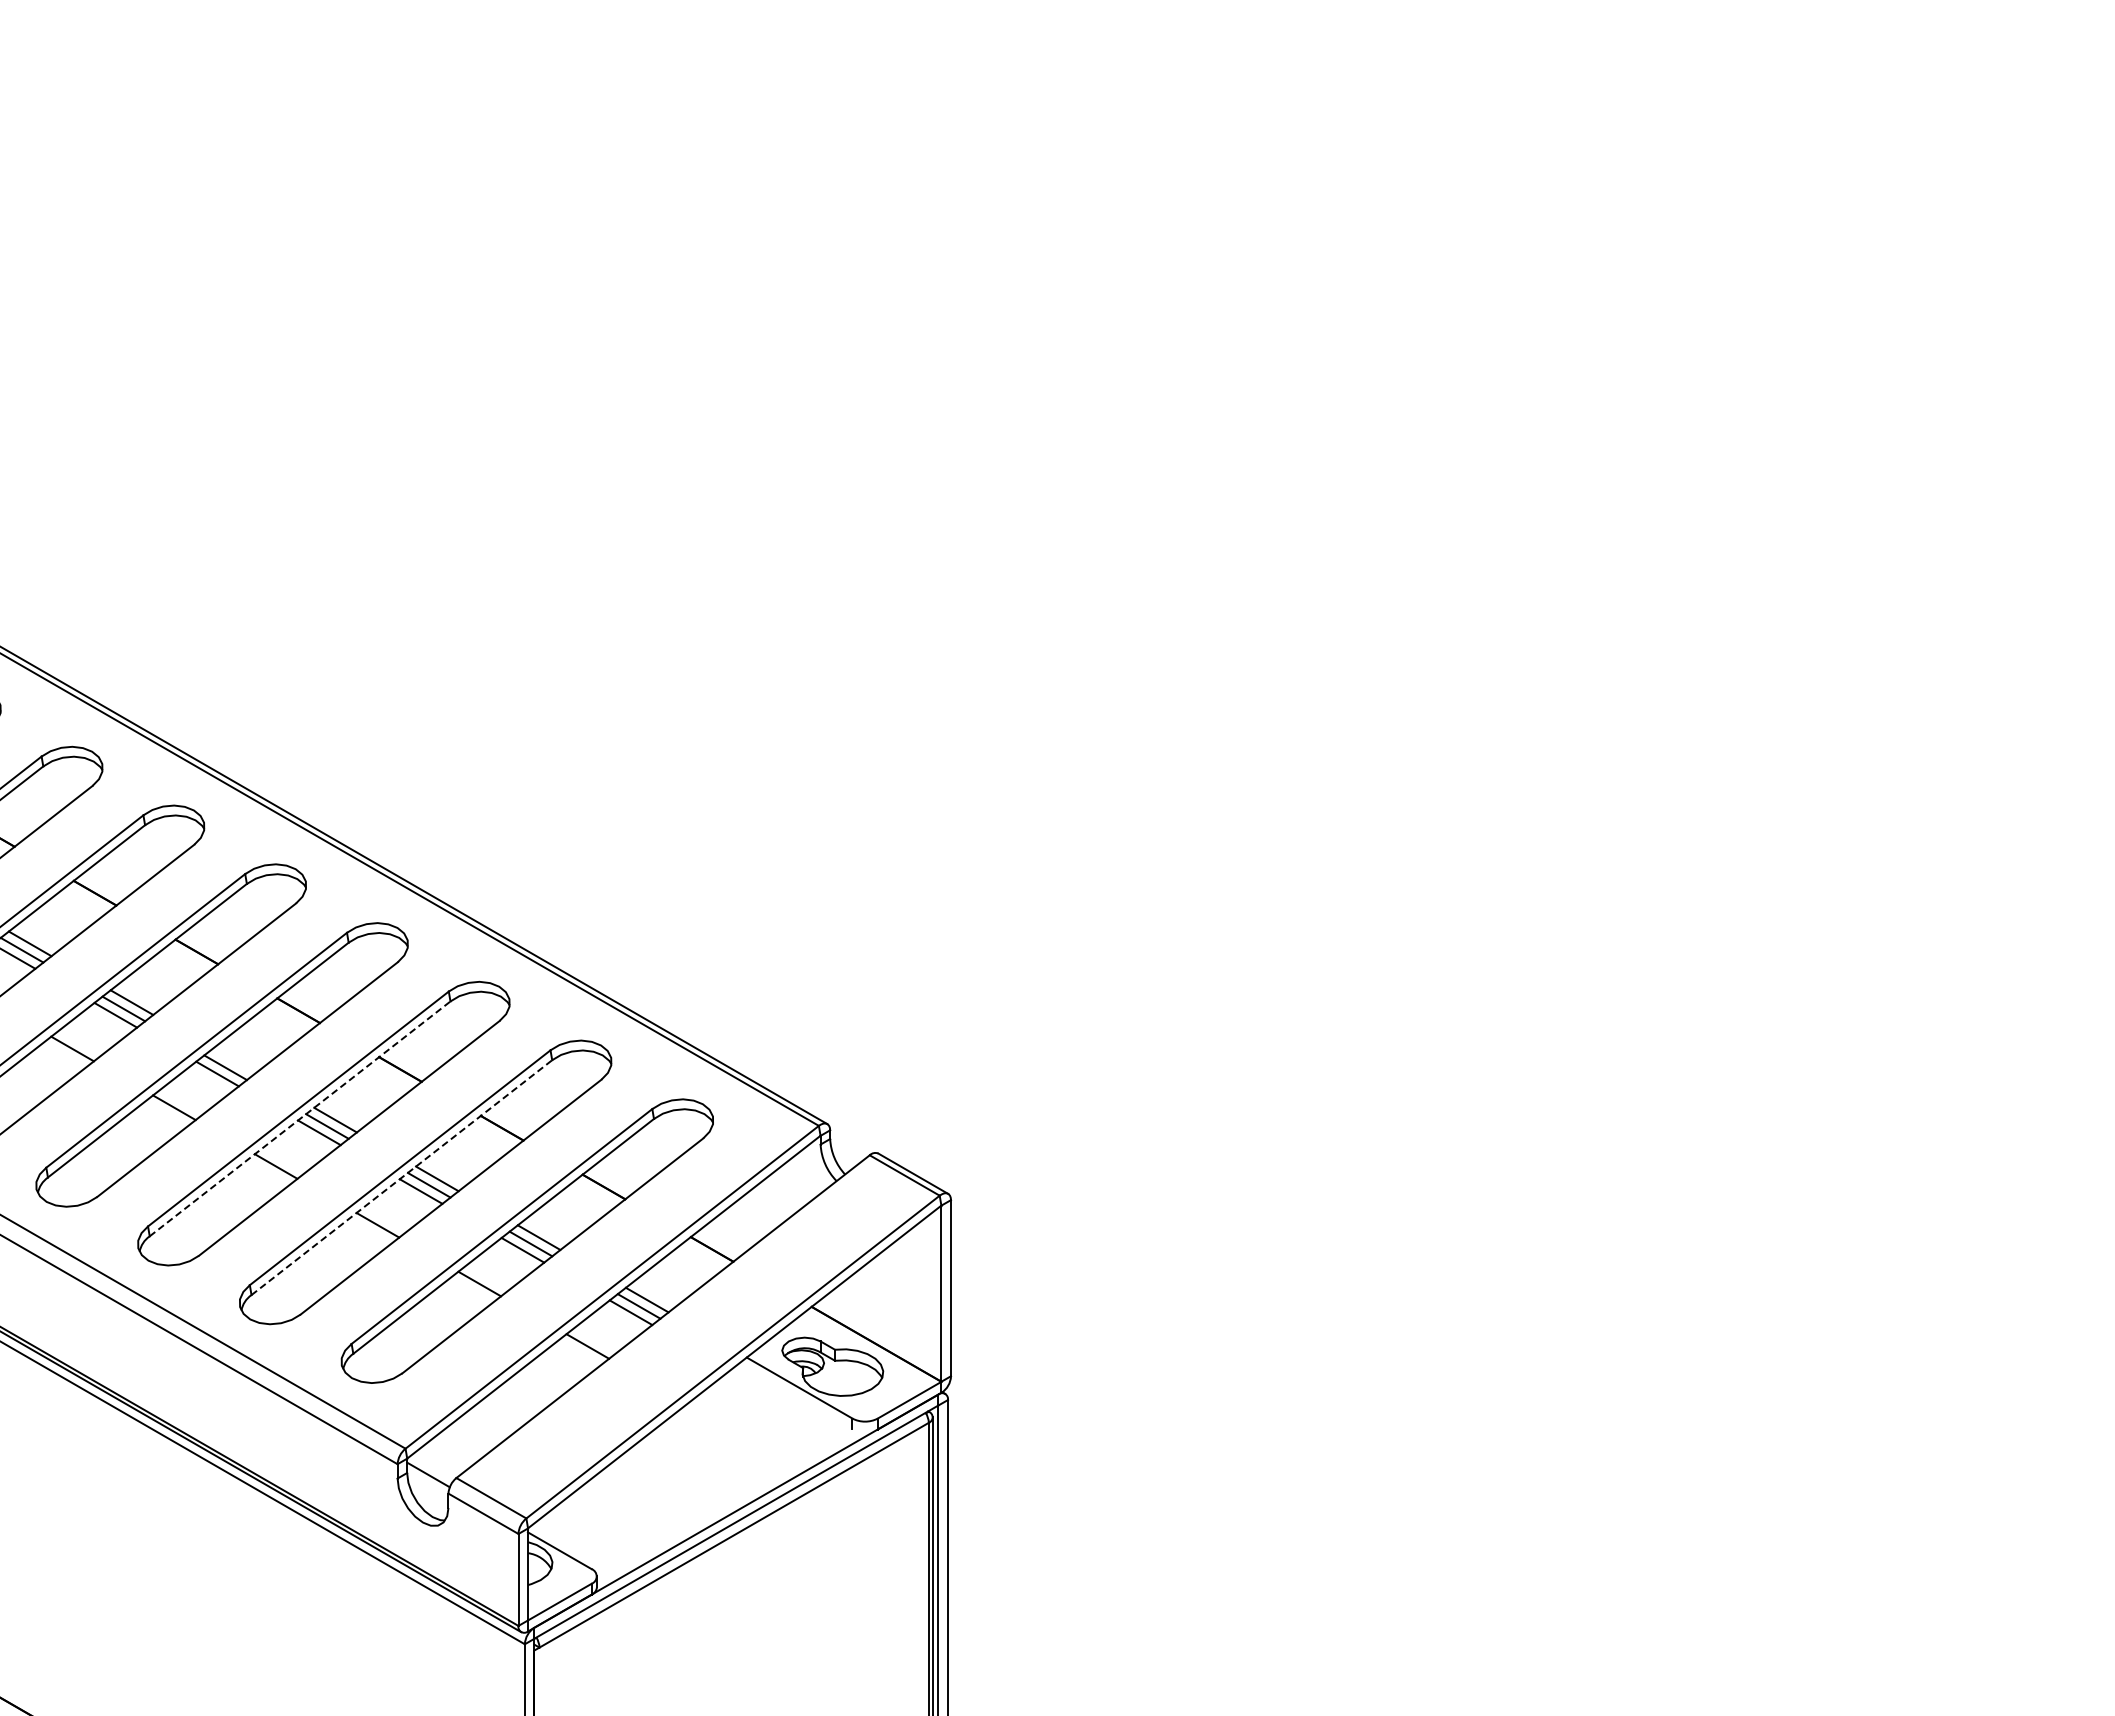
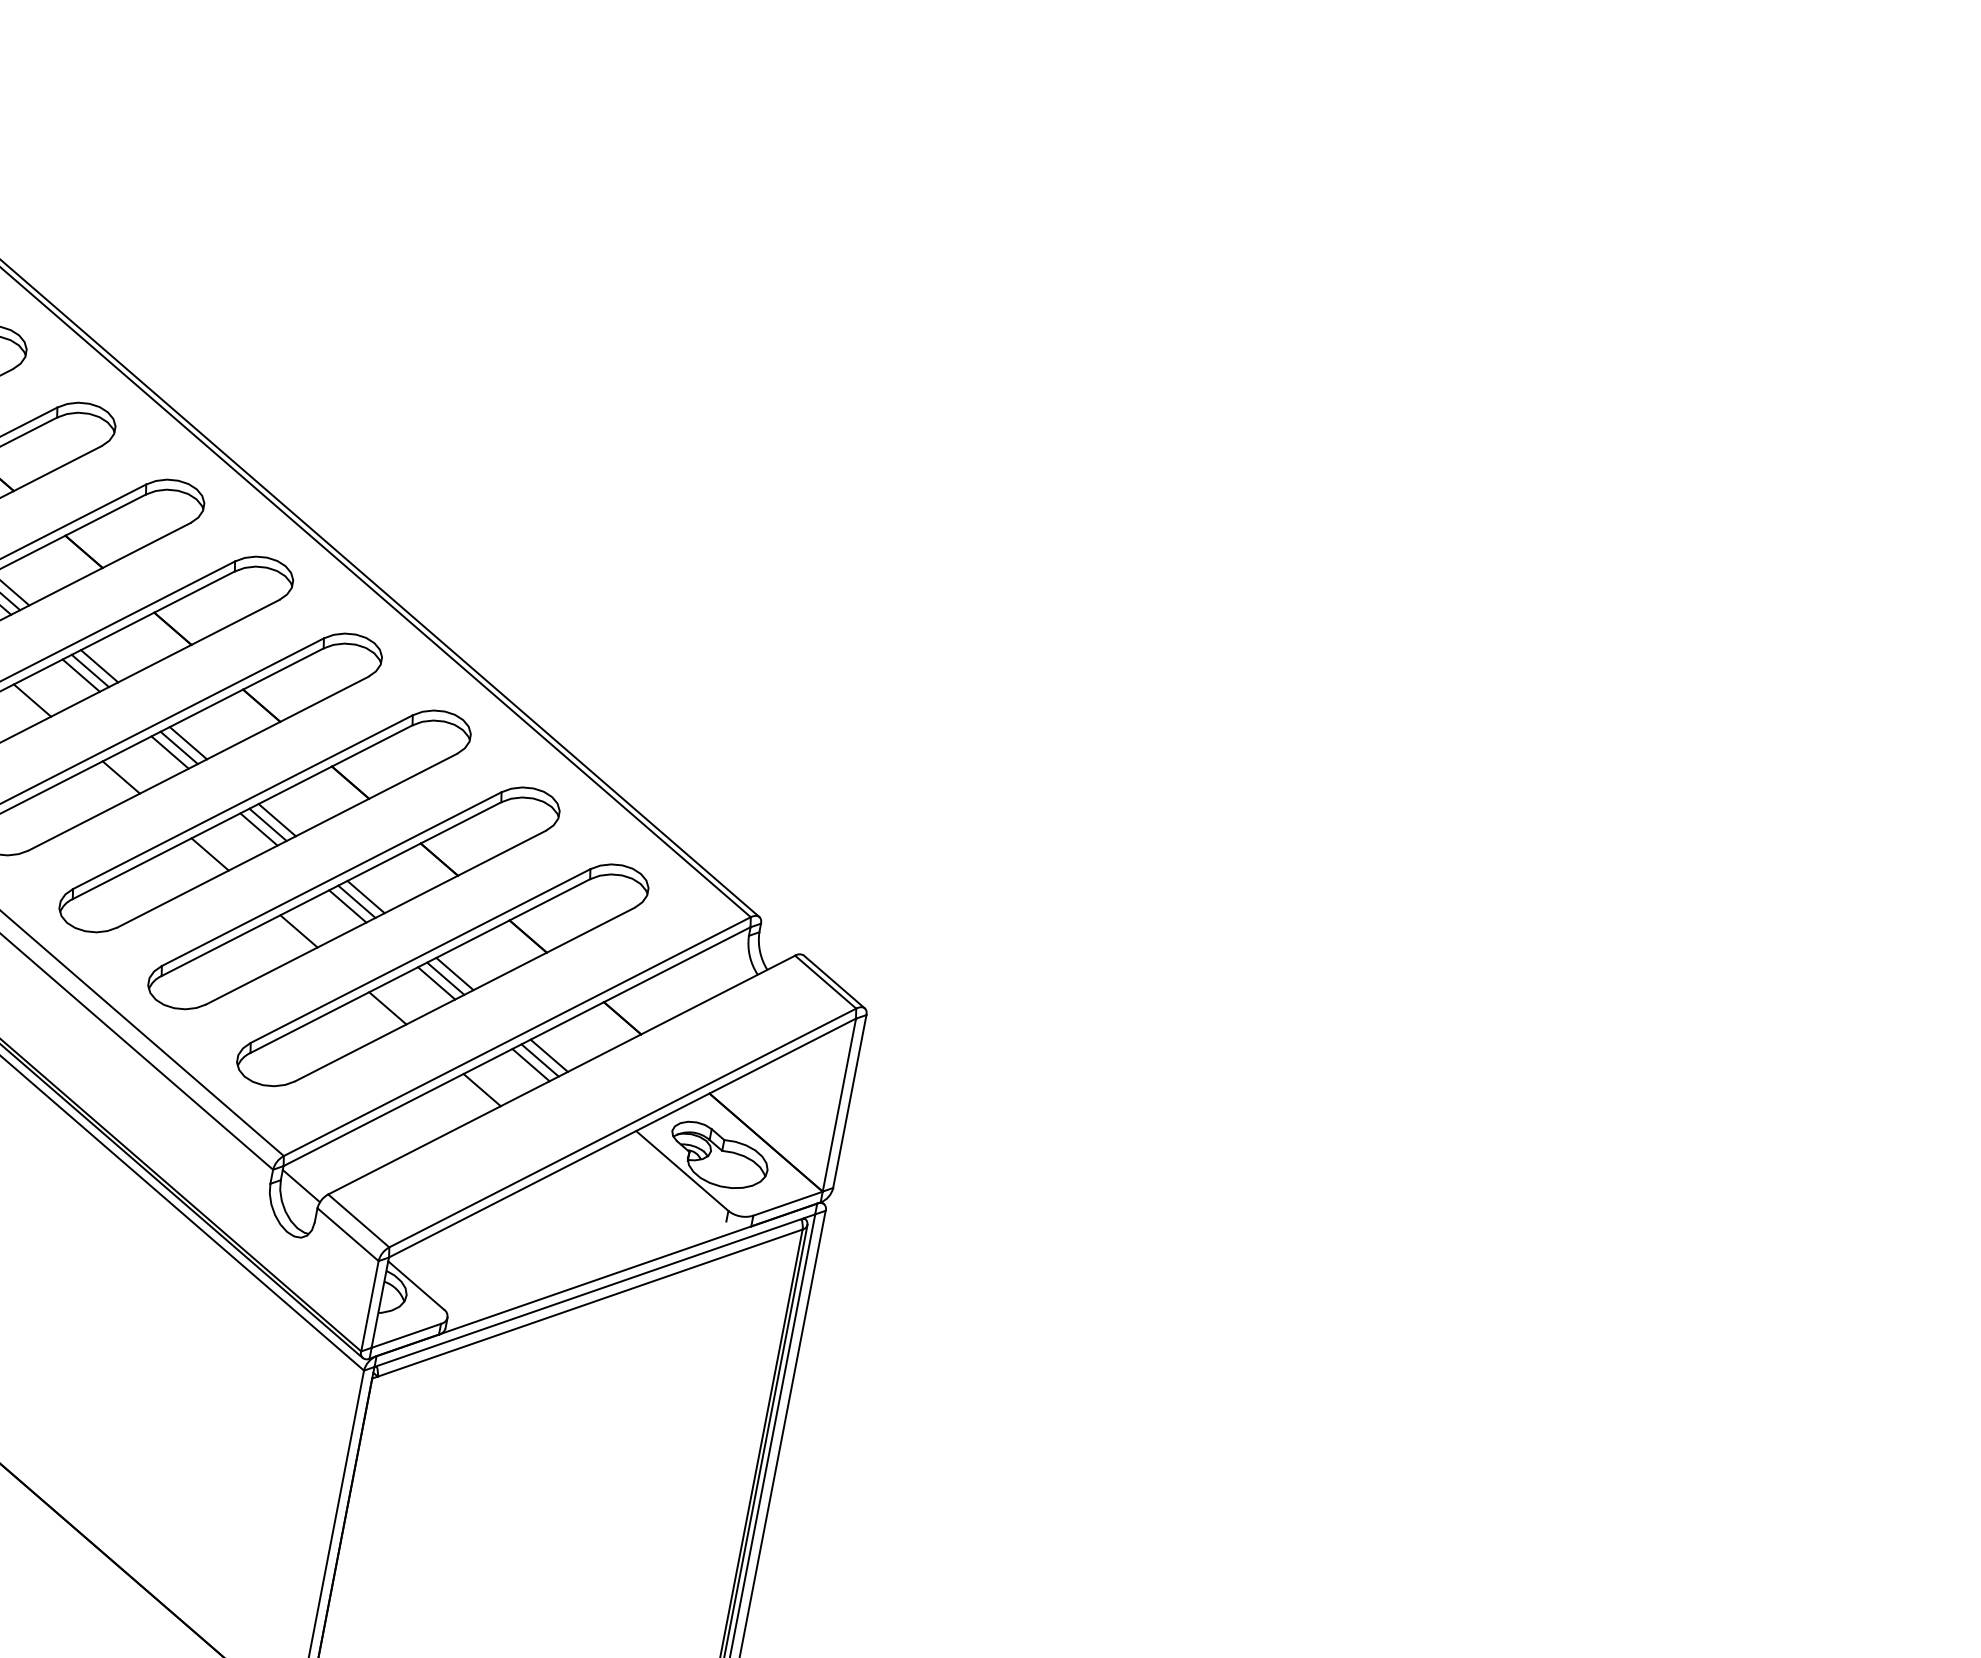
line: (233, 1061) -> (188, 743), added
line: (300, 1118) -> (243, 811), dashed -> solid
line: (401, 1177) -> (331, 888), dashed -> solid

